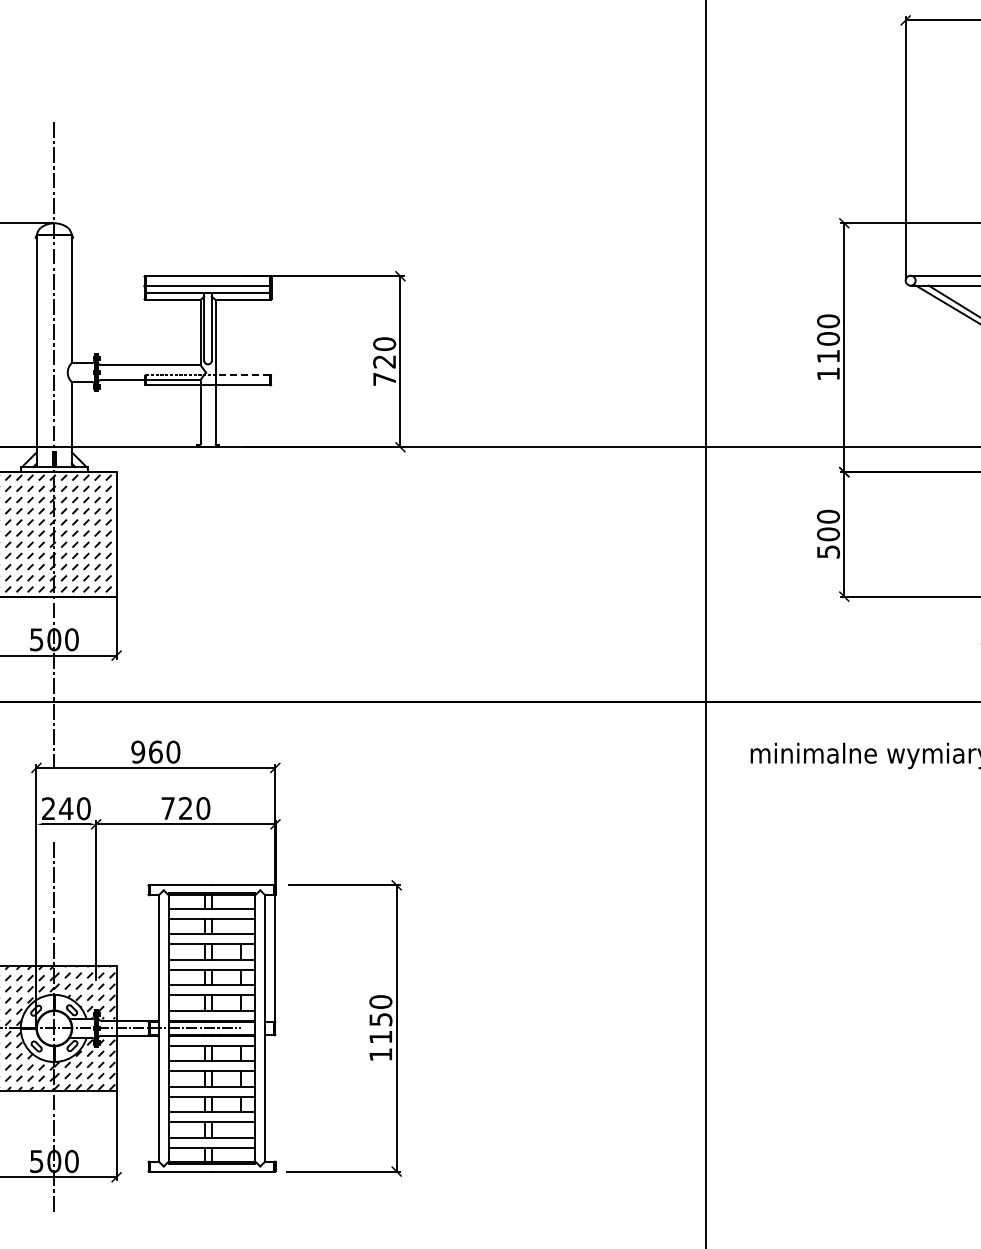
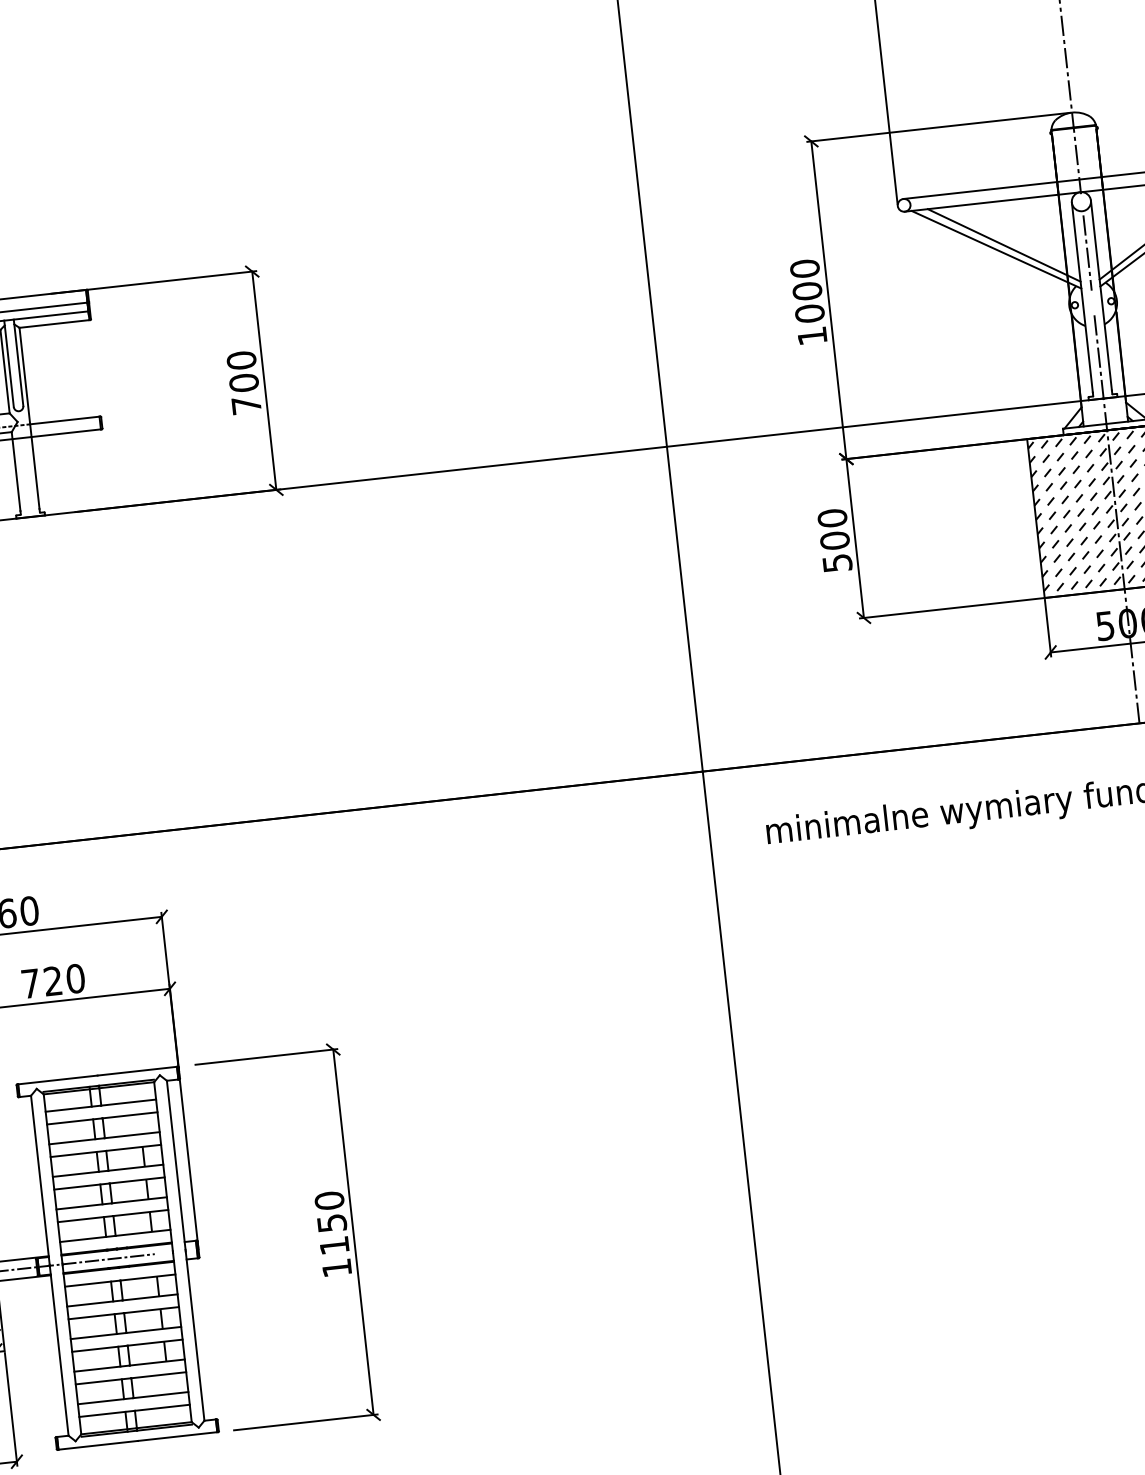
text: (828, 356) -> (809, 313), 1100 -> 1000
text: (384, 361) -> (243, 382), 720 -> 700
line: (242, 375) -> (64, 420), dashed -> solid

